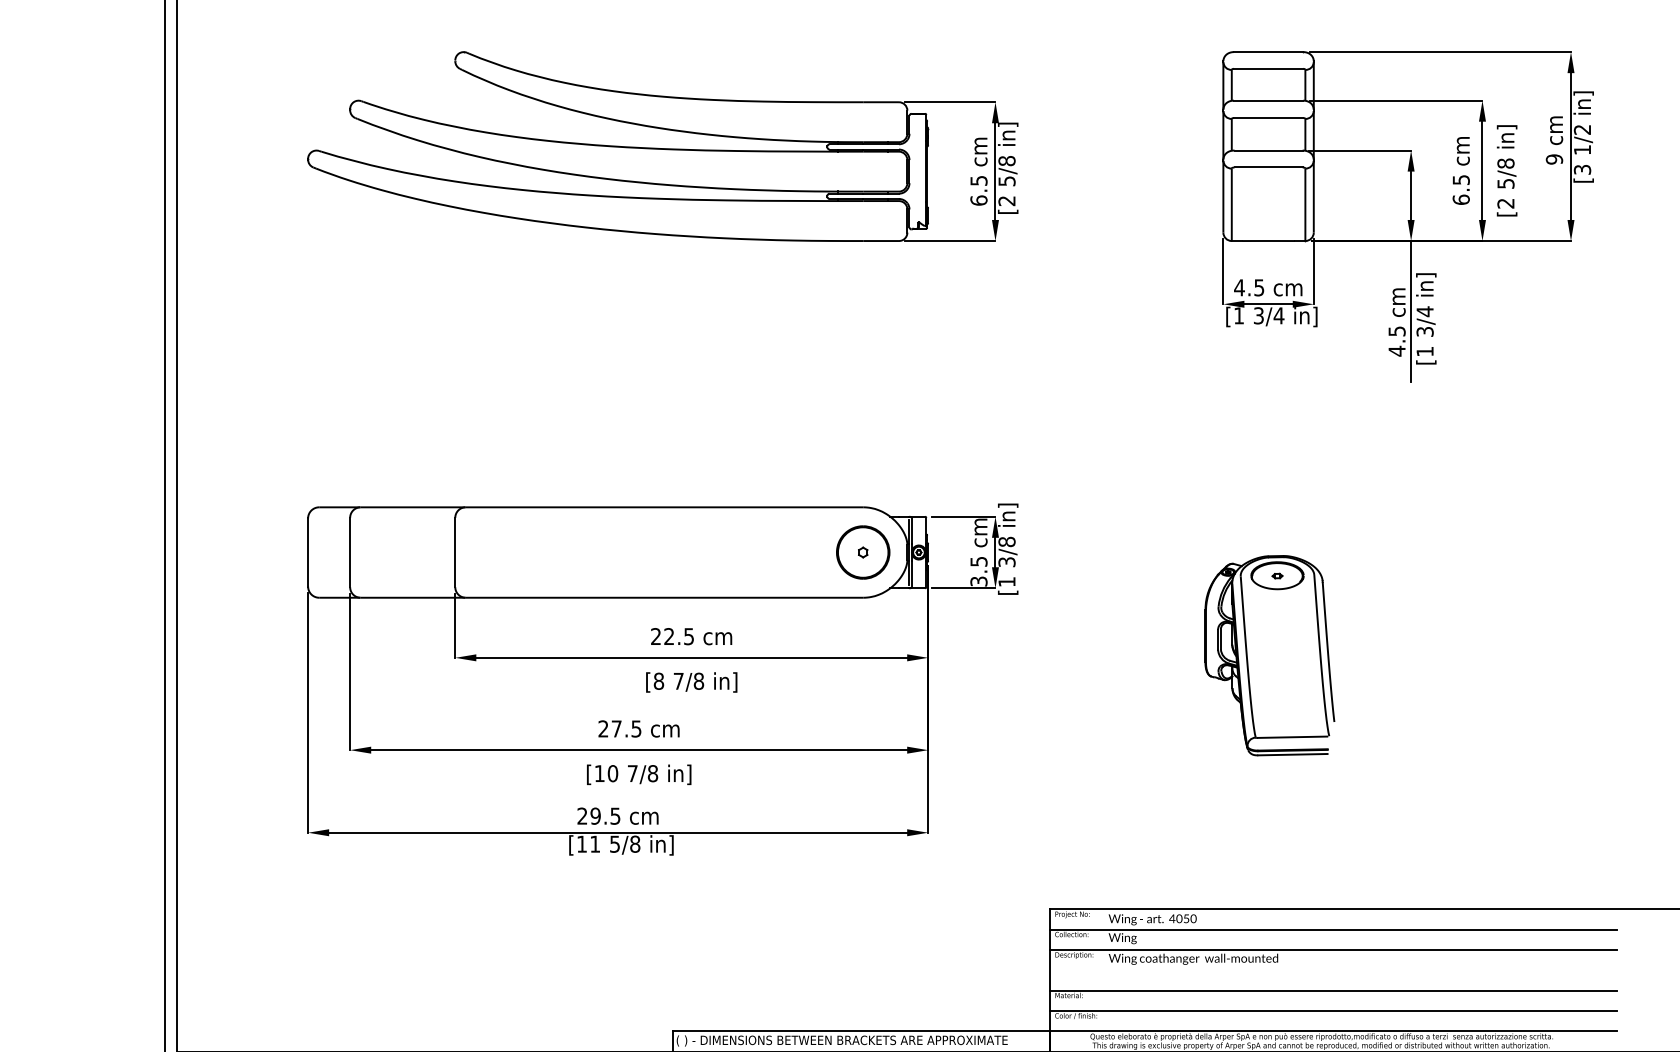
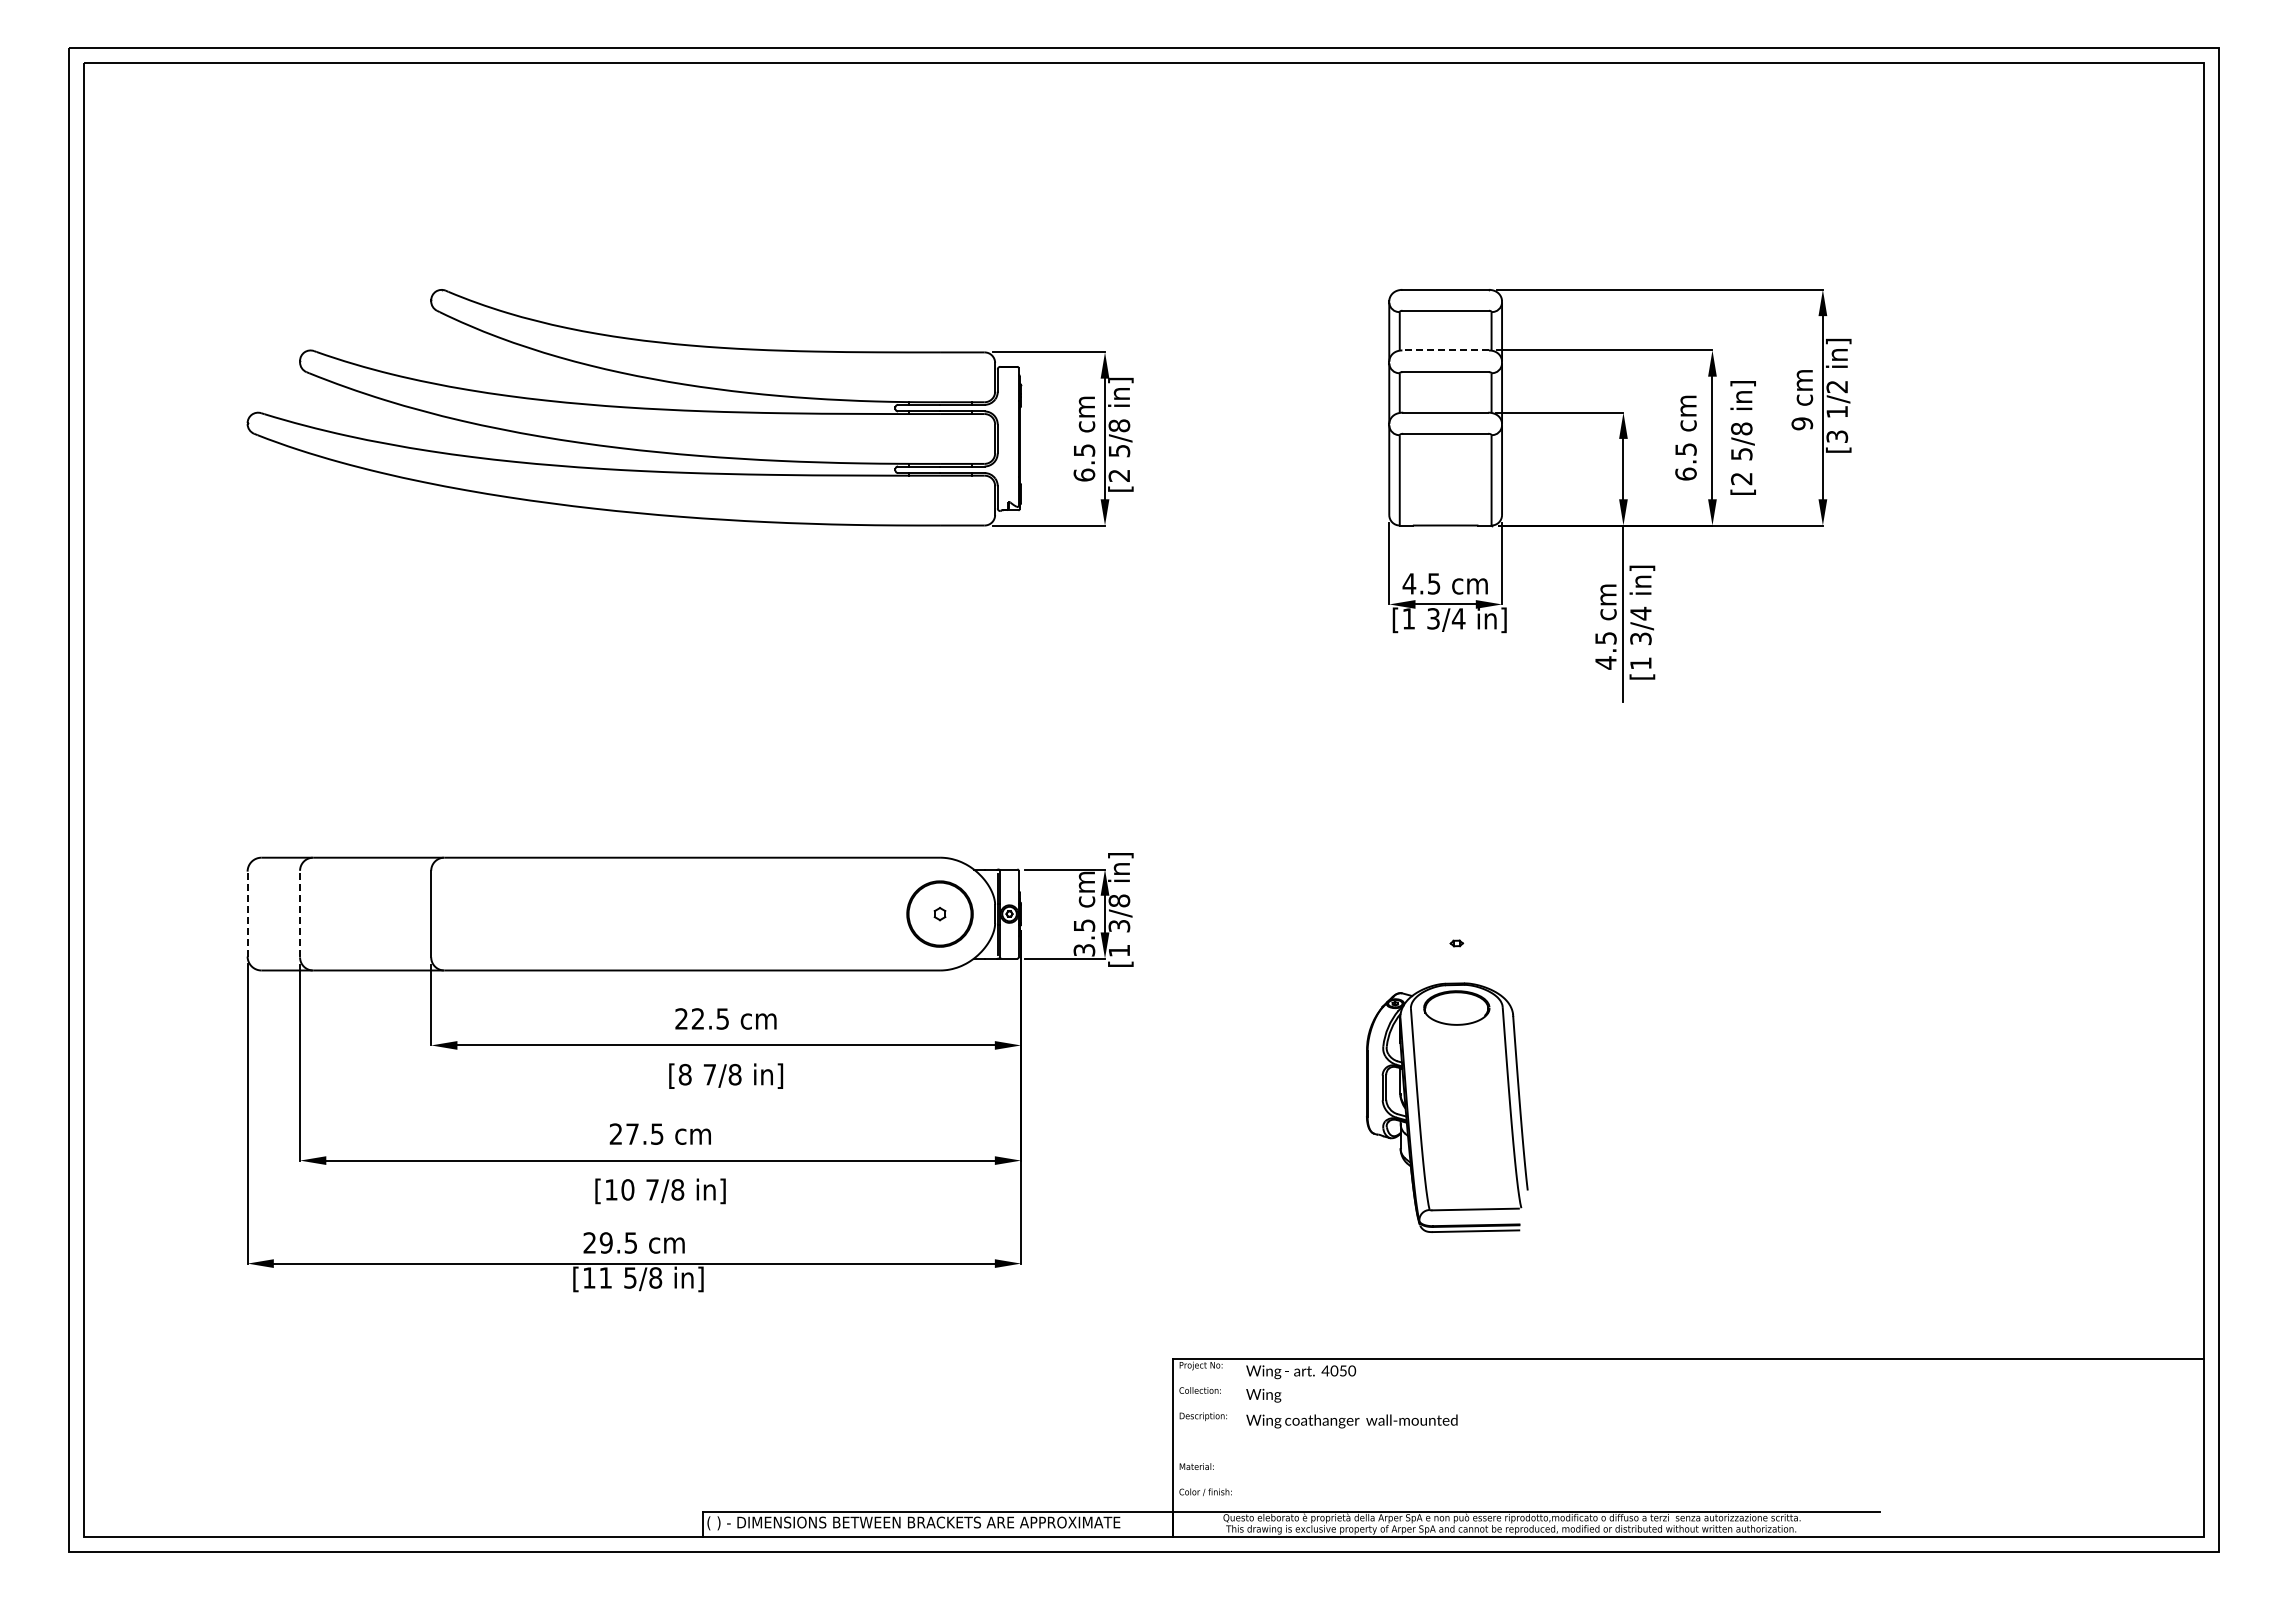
line: (1268, 100) -> (1445, 350), solid -> dashed
line: (308, 552) -> (247, 913), solid -> dashed
line: (350, 552) -> (300, 913), solid -> dashed
part: (1270, 655) -> (1447, 1107), moved
line: (1332, 929) -> (1525, 1384), removed
line: (1332, 950) -> (1525, 1410), removed
line: (1332, 990) -> (1525, 1460), removed
line: (1332, 1011) -> (1525, 1486), removed

